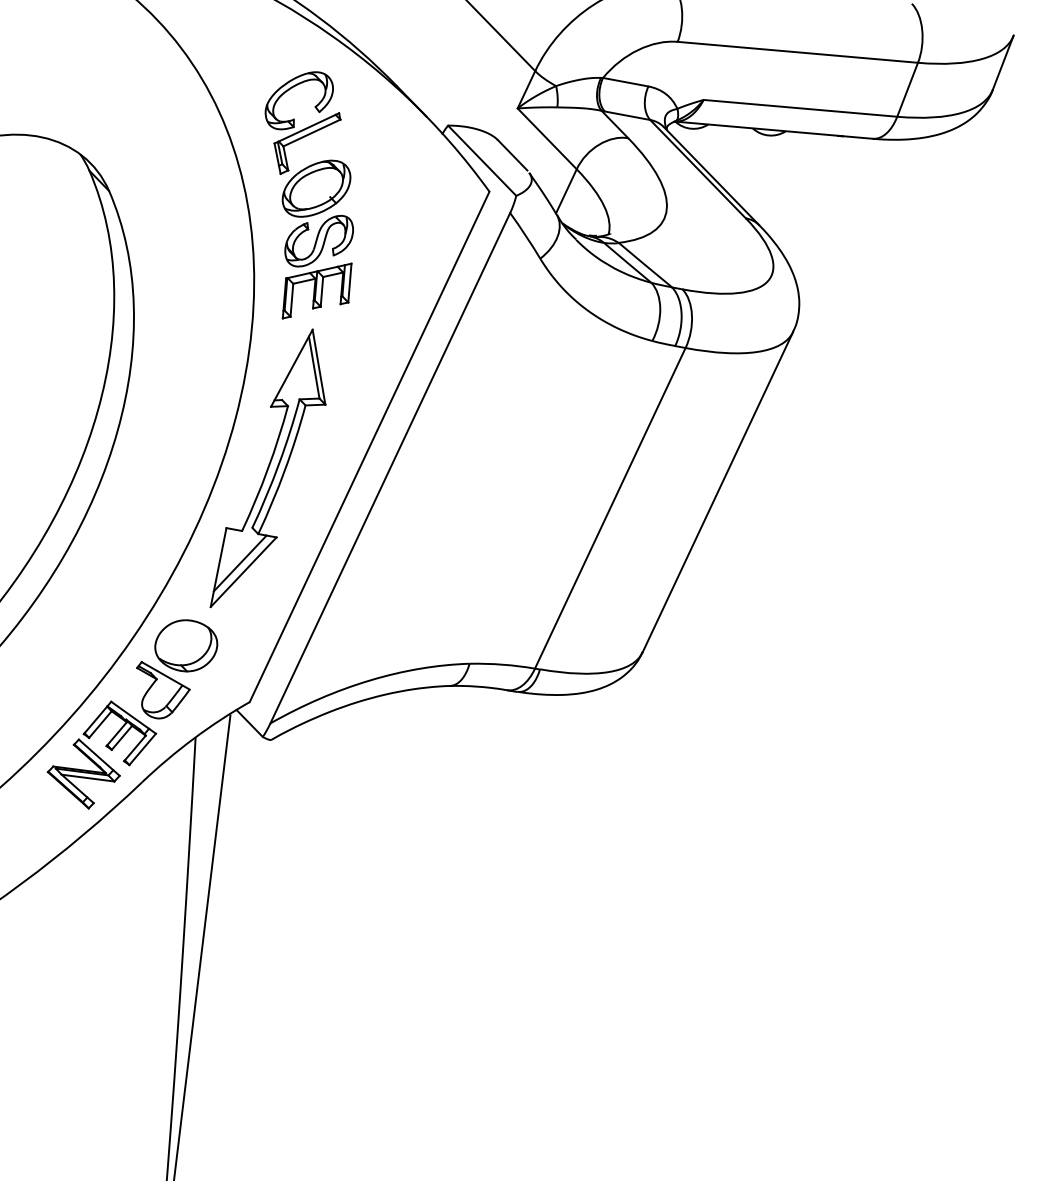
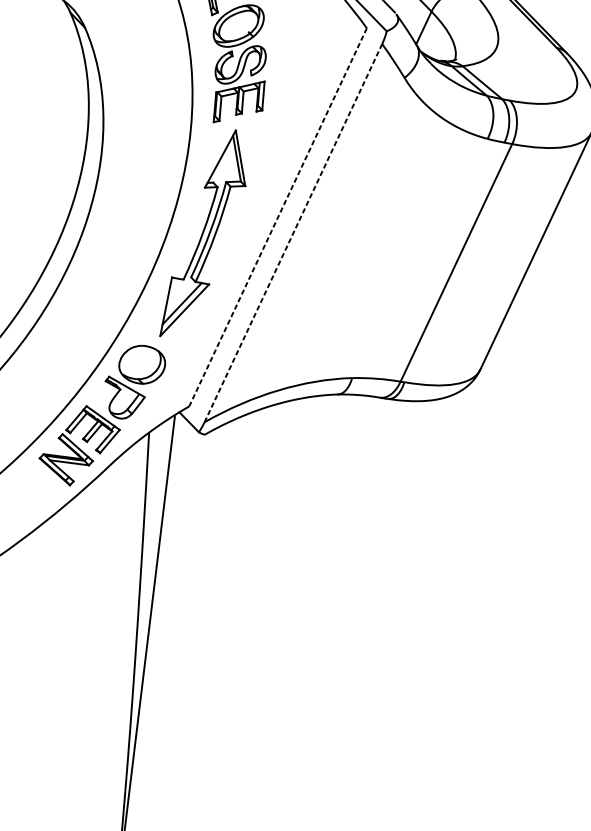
line: (369, 446) -> (277, 217), solid -> dashed
line: (390, 468) -> (293, 233), solid -> dashed

